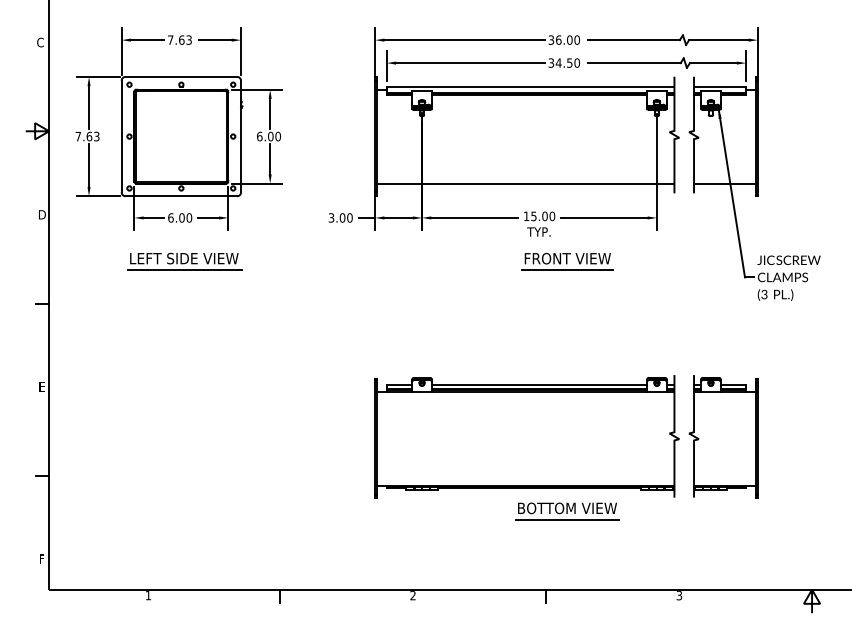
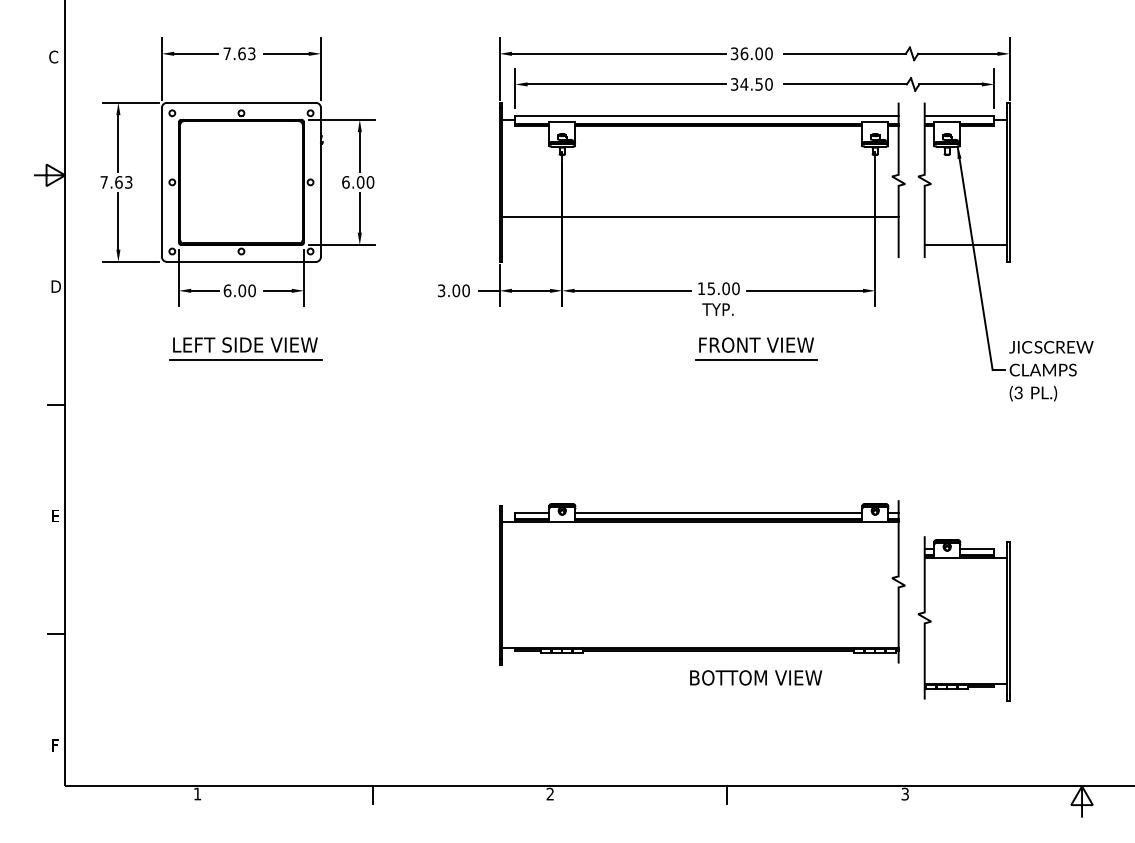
line: (525, 183) -> (700, 217), moved
part: (723, 436) -> (963, 618), moved
line: (567, 519) -> (755, 692), removed

